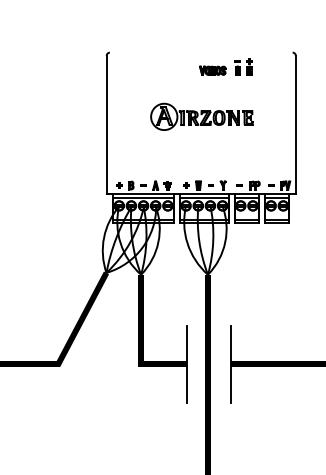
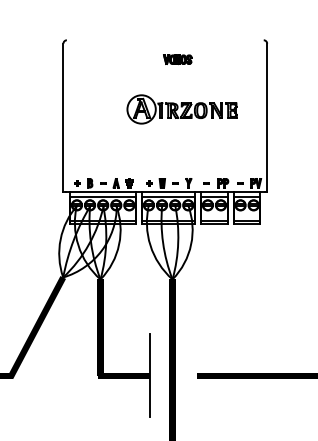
part: (243, 66) -> (210, 55), removed
part: (201, 116) -> (181, 109), moved
line: (230, 363) -> (196, 375), removed

